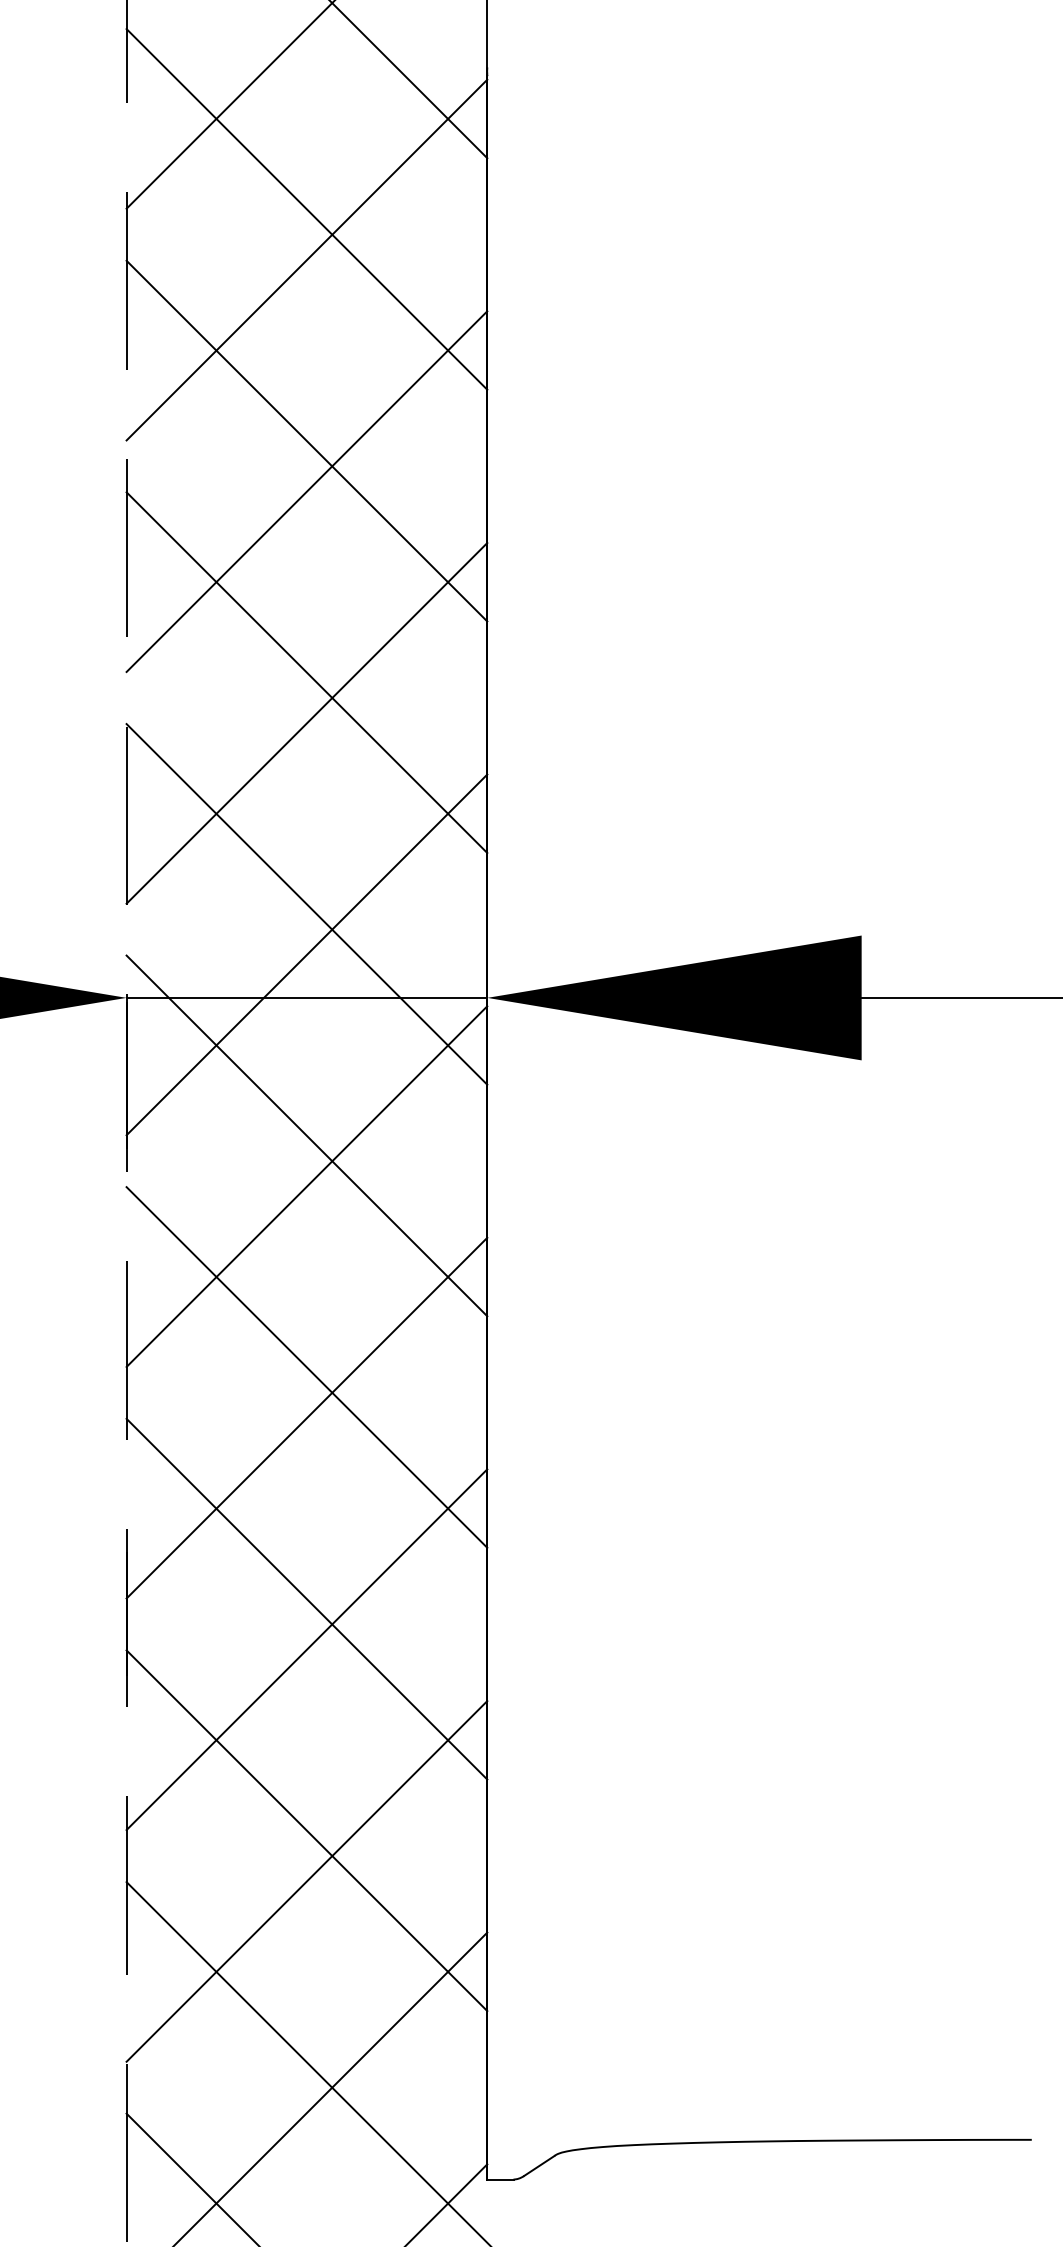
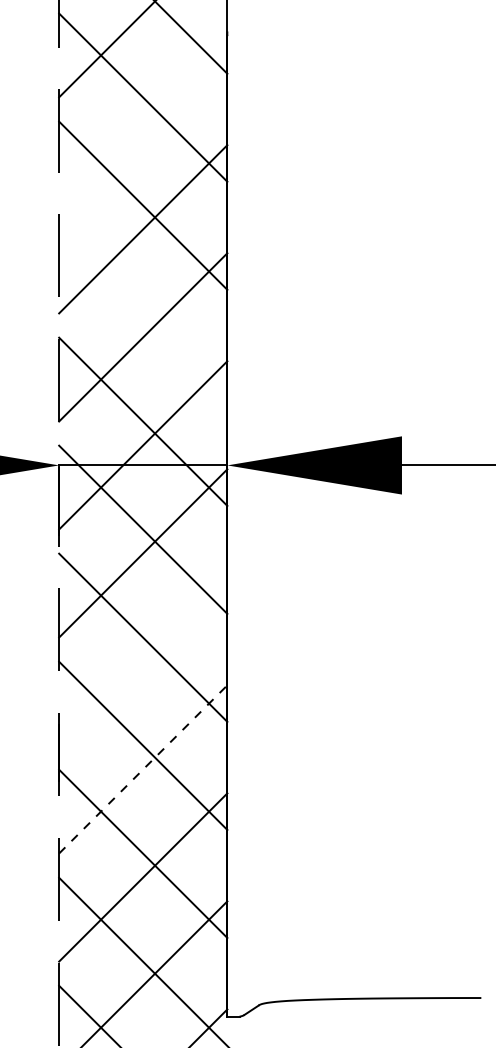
line: (307, 260) -> (143, 121), removed
line: (307, 672) -> (143, 313), removed
line: (307, 1418) -> (143, 661), removed
line: (307, 1649) -> (143, 769), solid -> dashed

